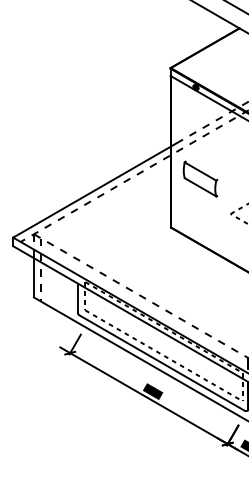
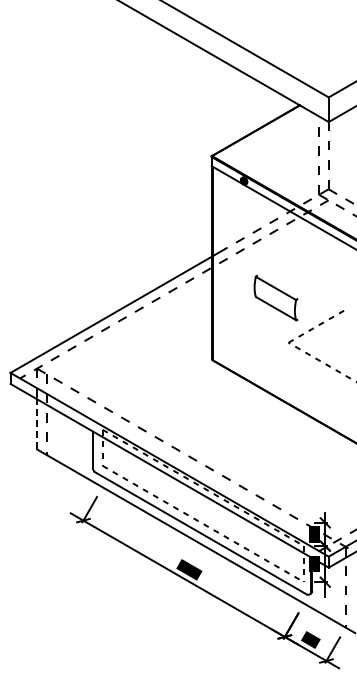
part: (200, 178) -> (275, 297), moved
line: (34, 277) -> (37, 423), solid -> dashed

